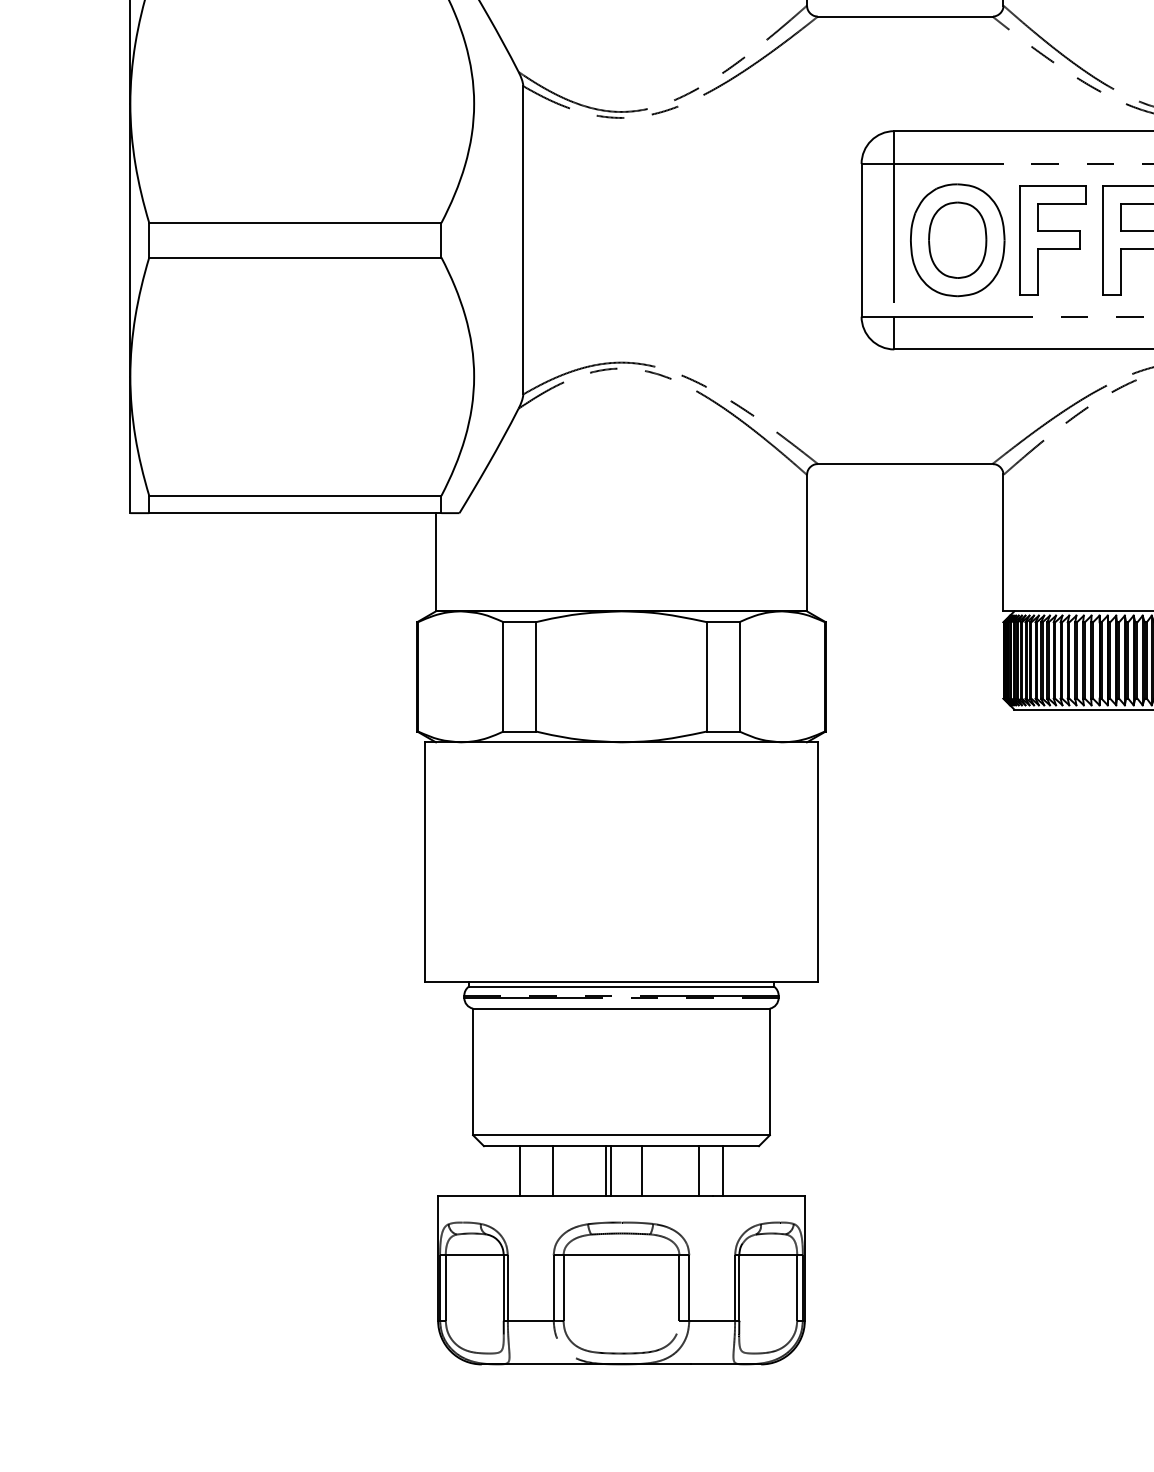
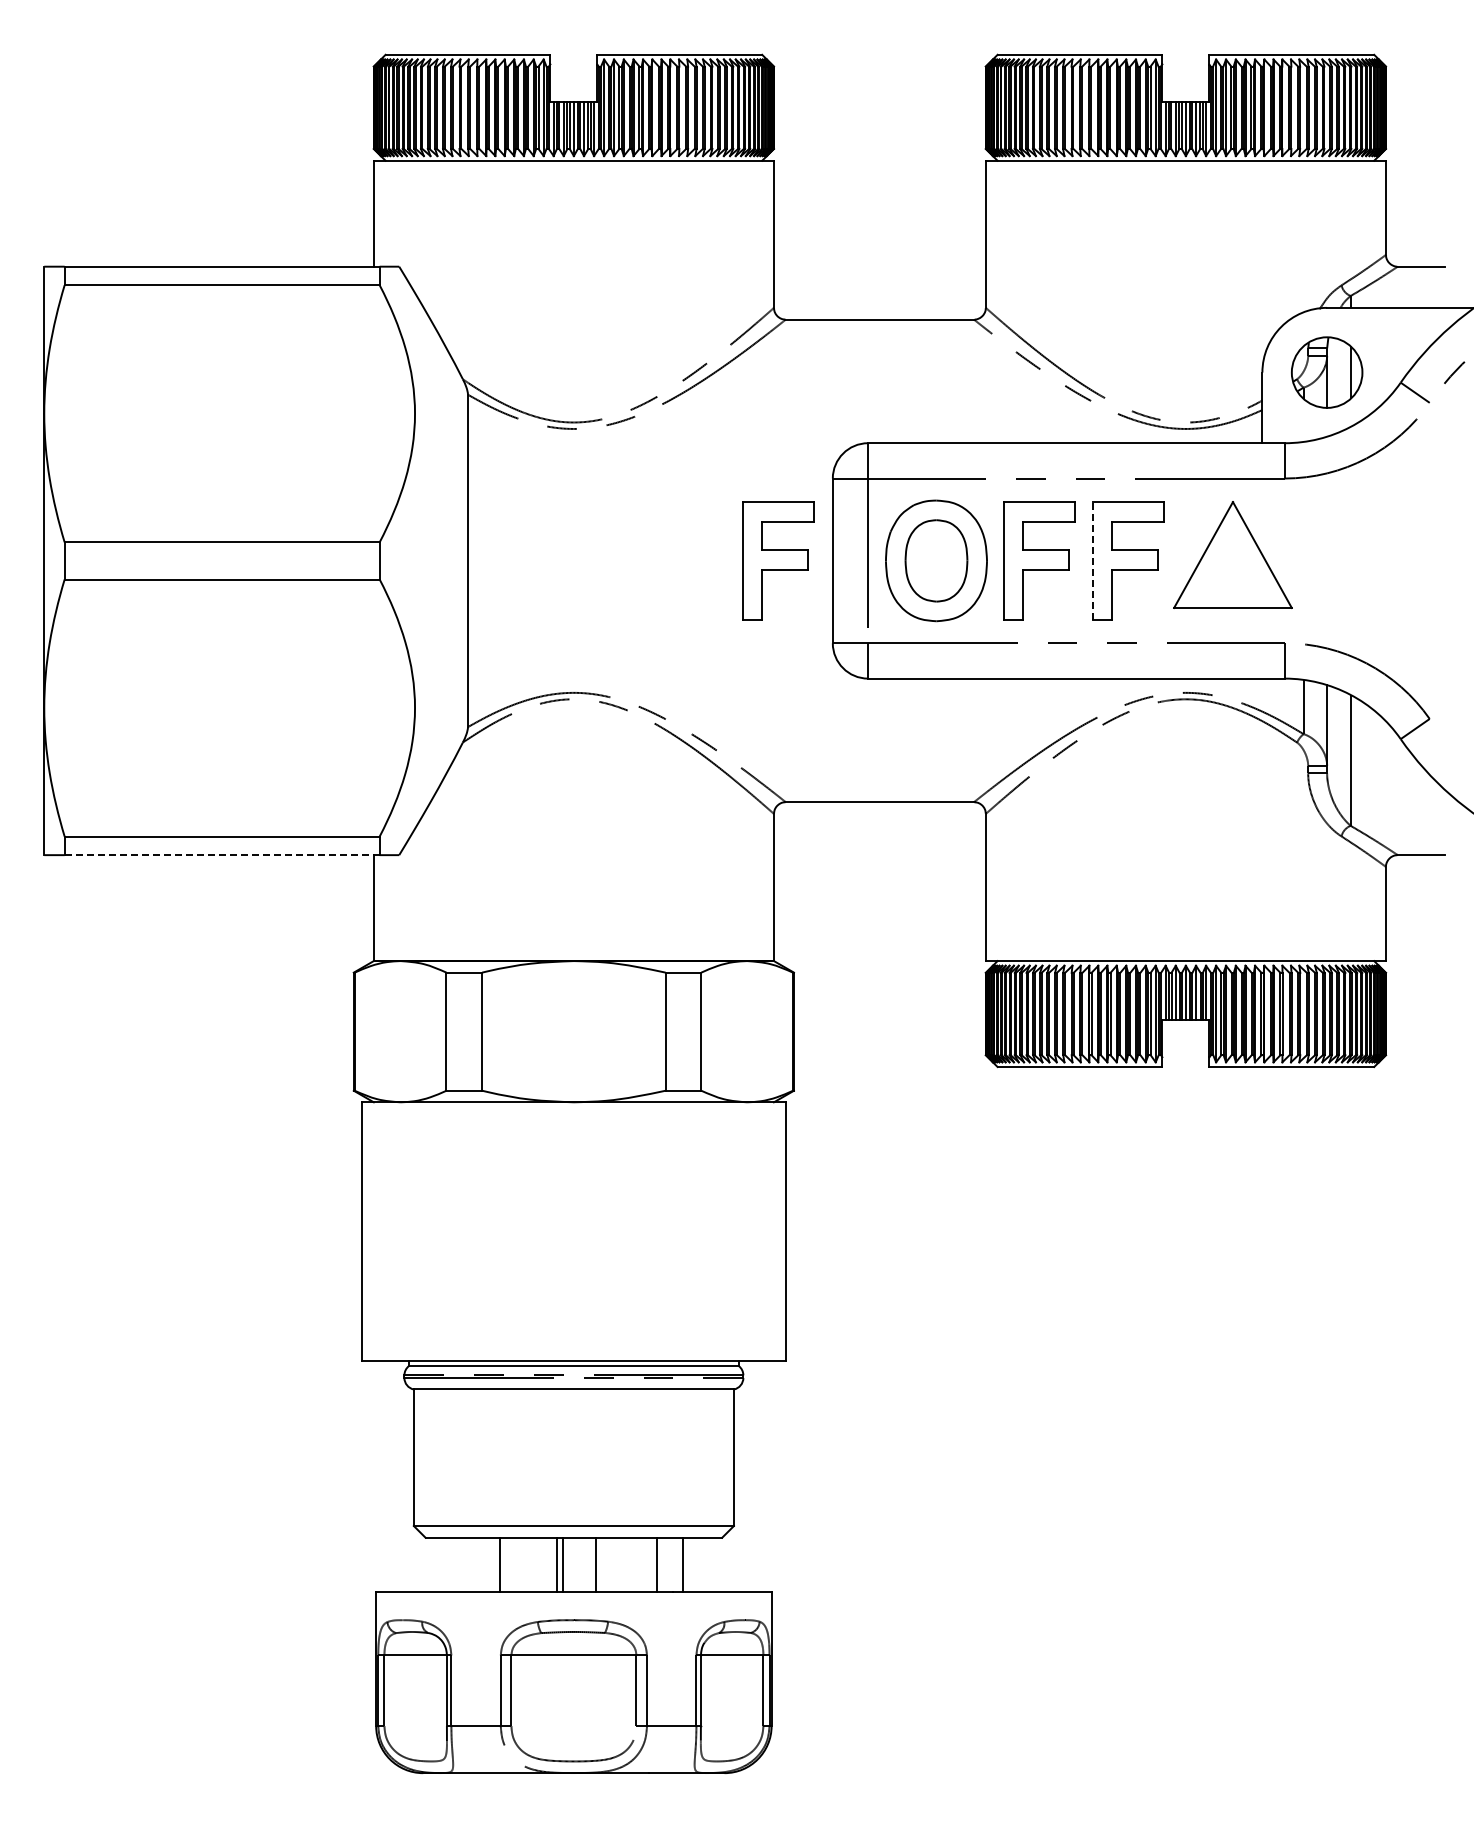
part: (811, 239) -> (778, 560), added
line: (1102, 239) -> (1092, 560), solid -> dashed
line: (295, 513) -> (222, 855), solid -> dashed
line: (520, 1170) -> (464, 1564), removed

